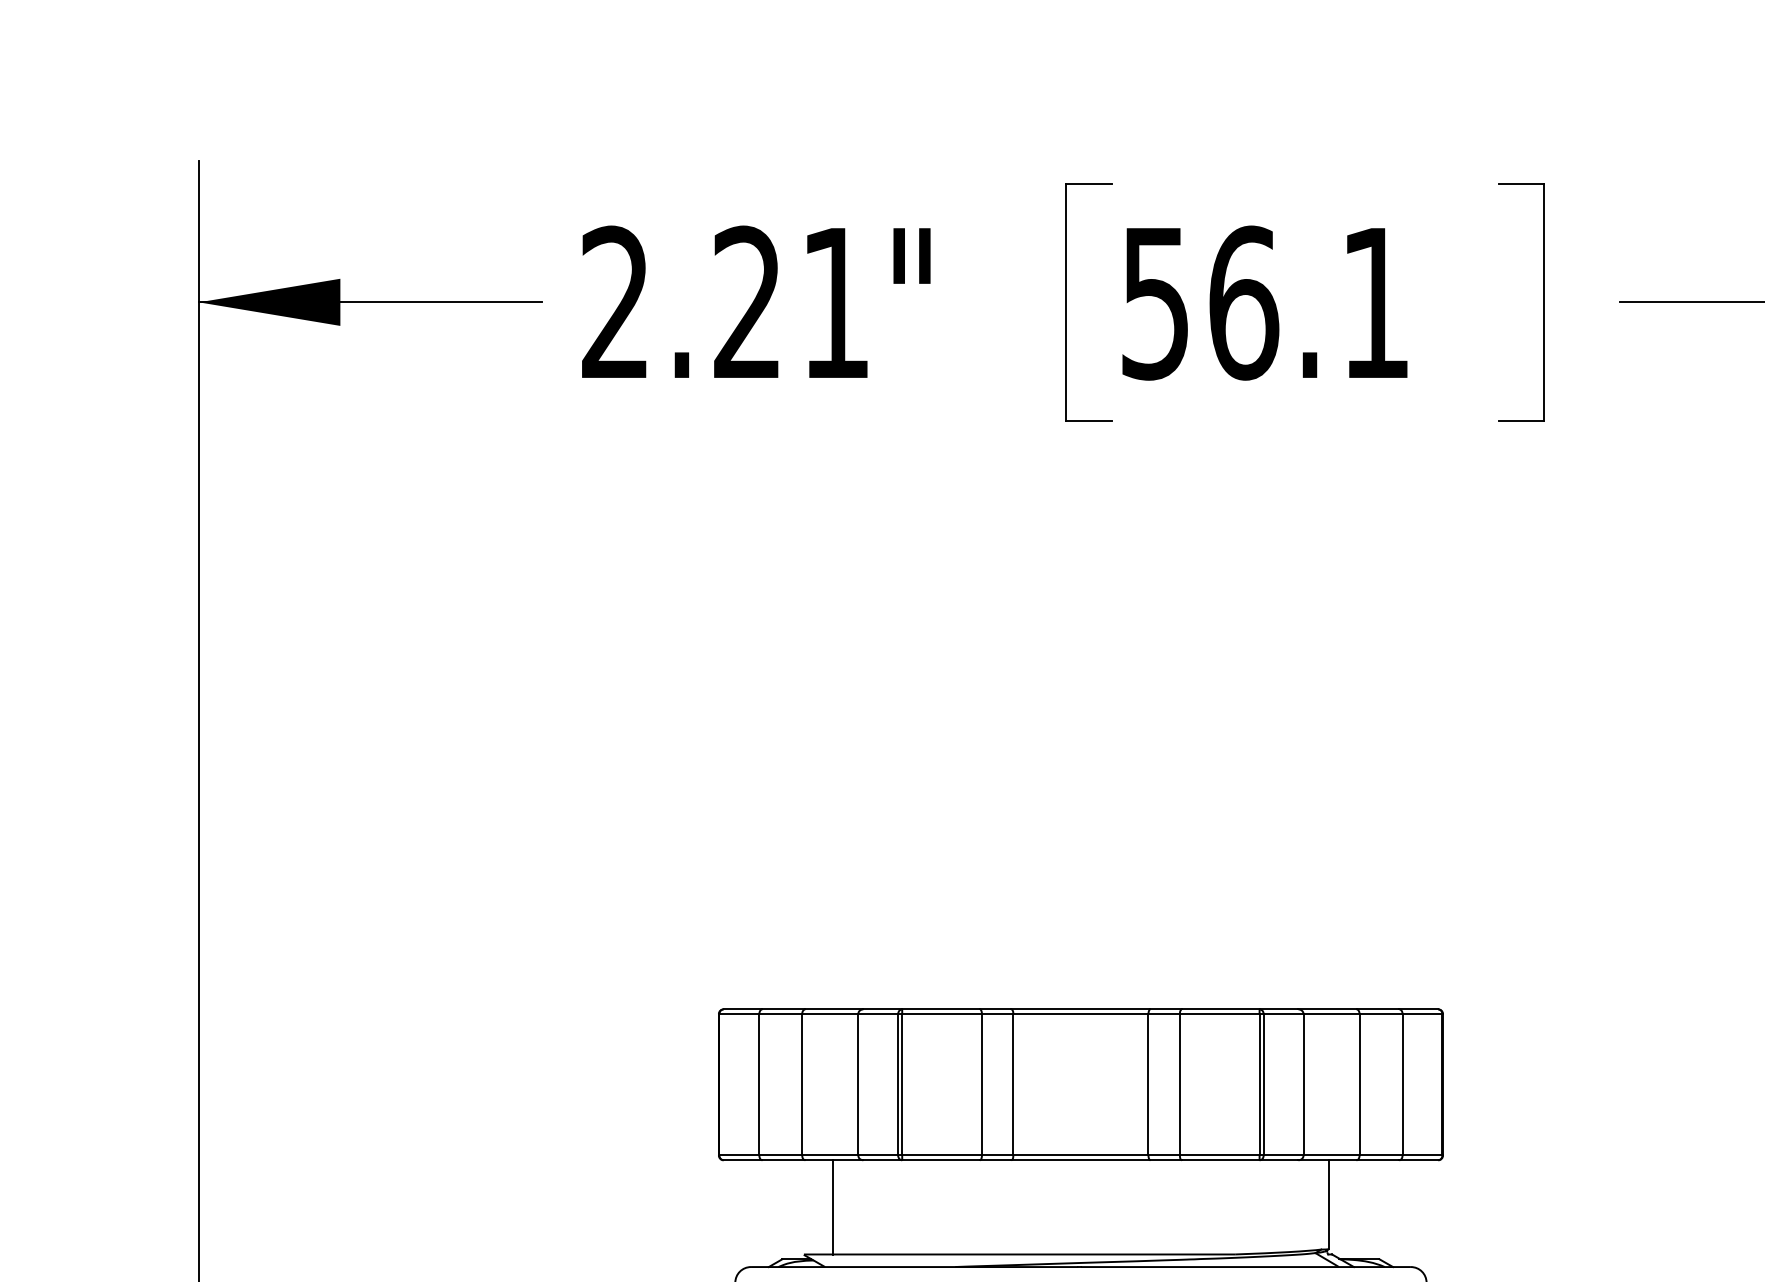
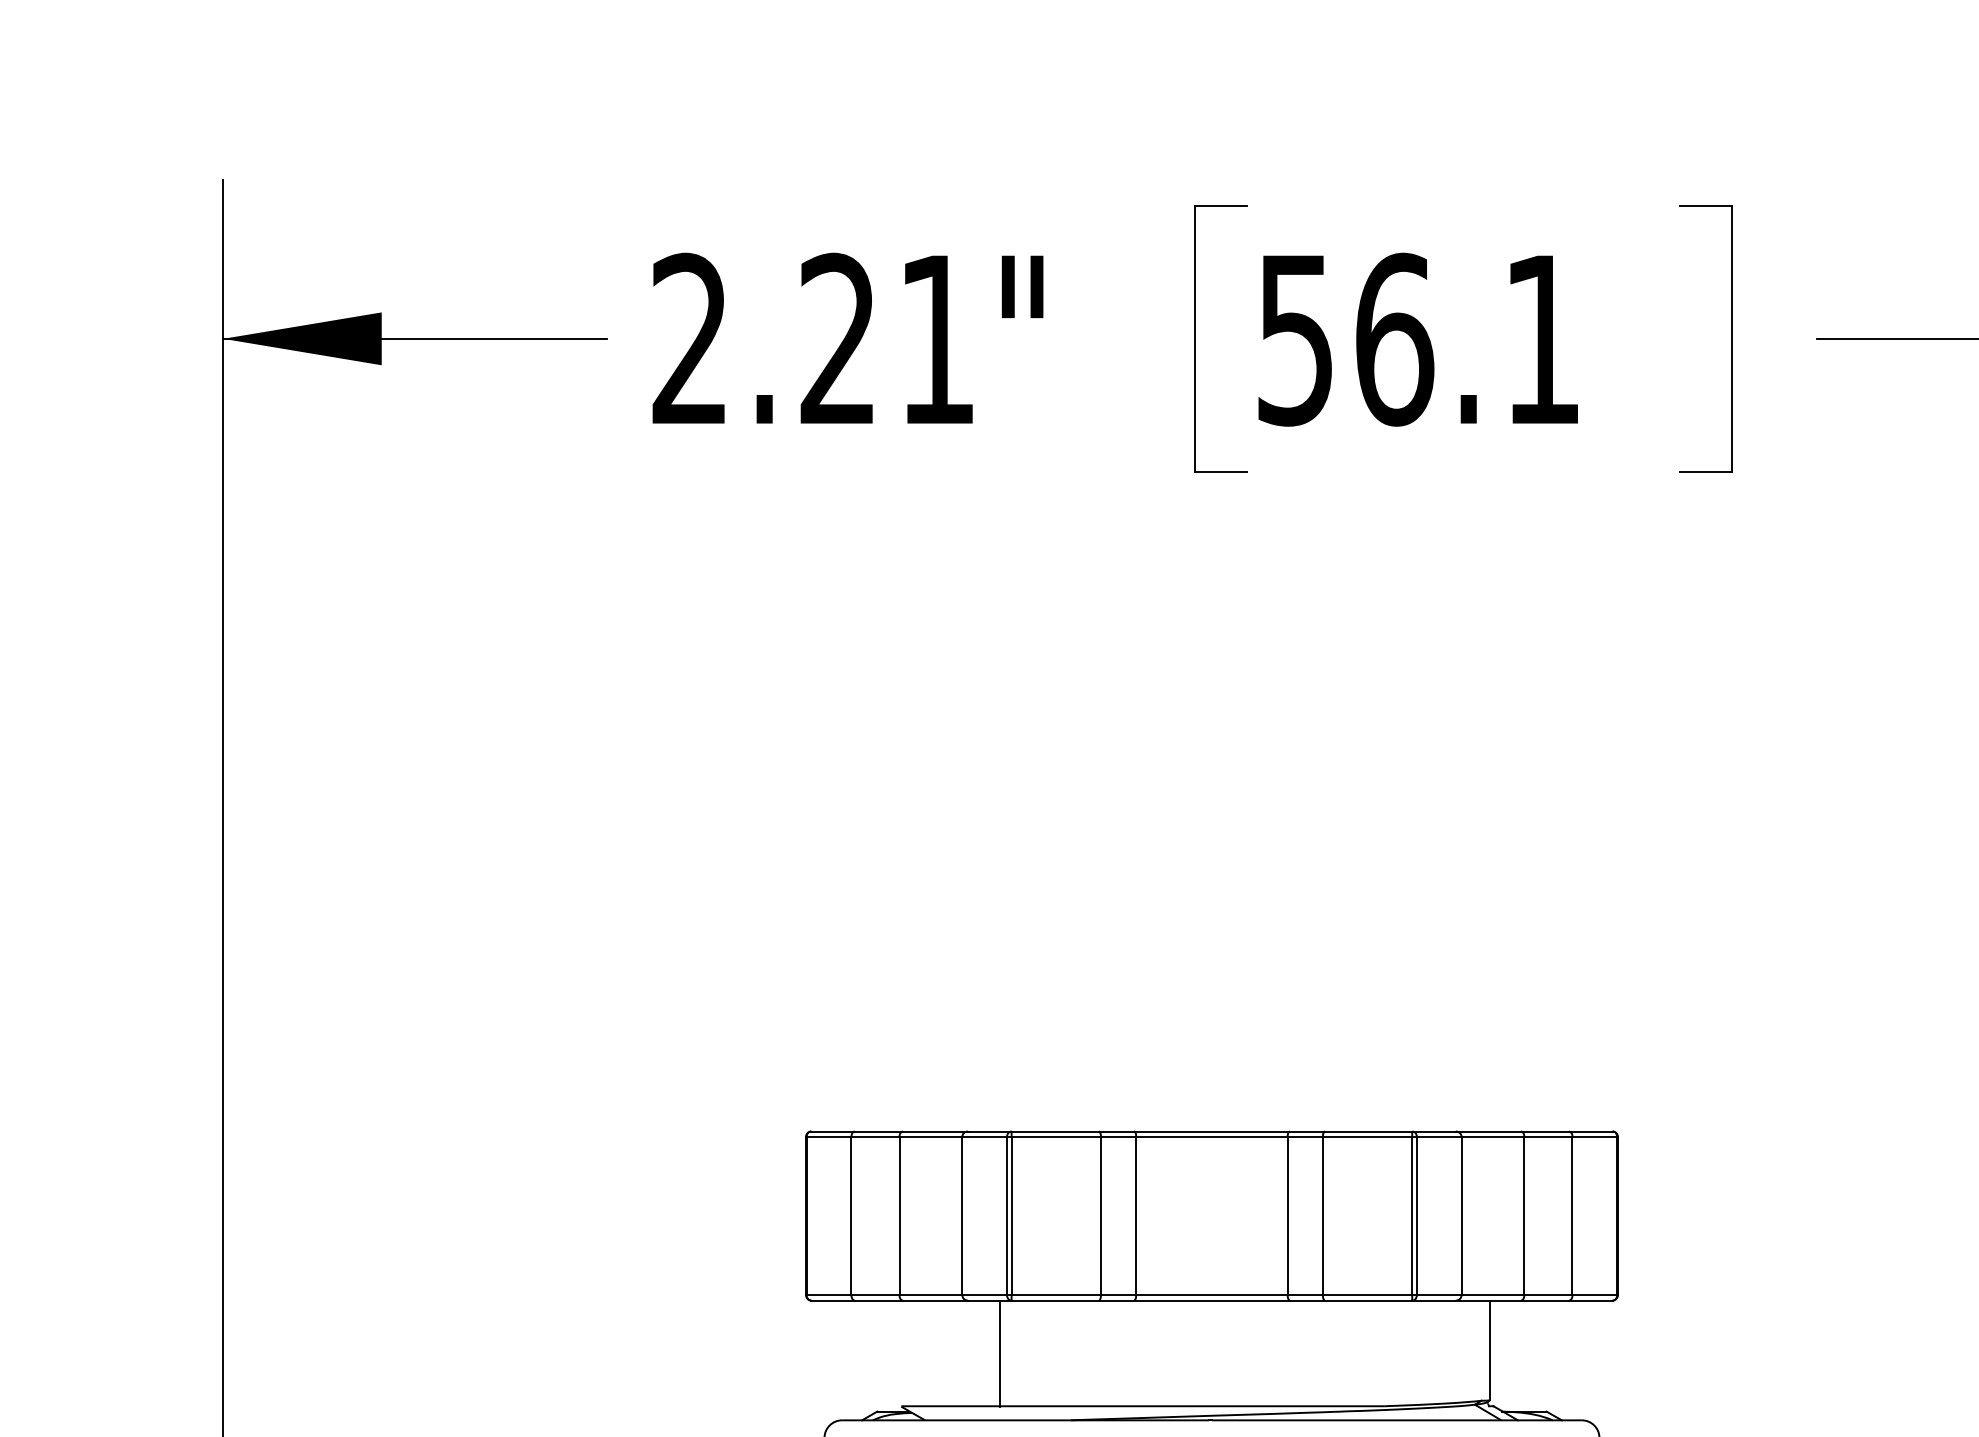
line: (832, 1207) -> (999, 1353), moved

